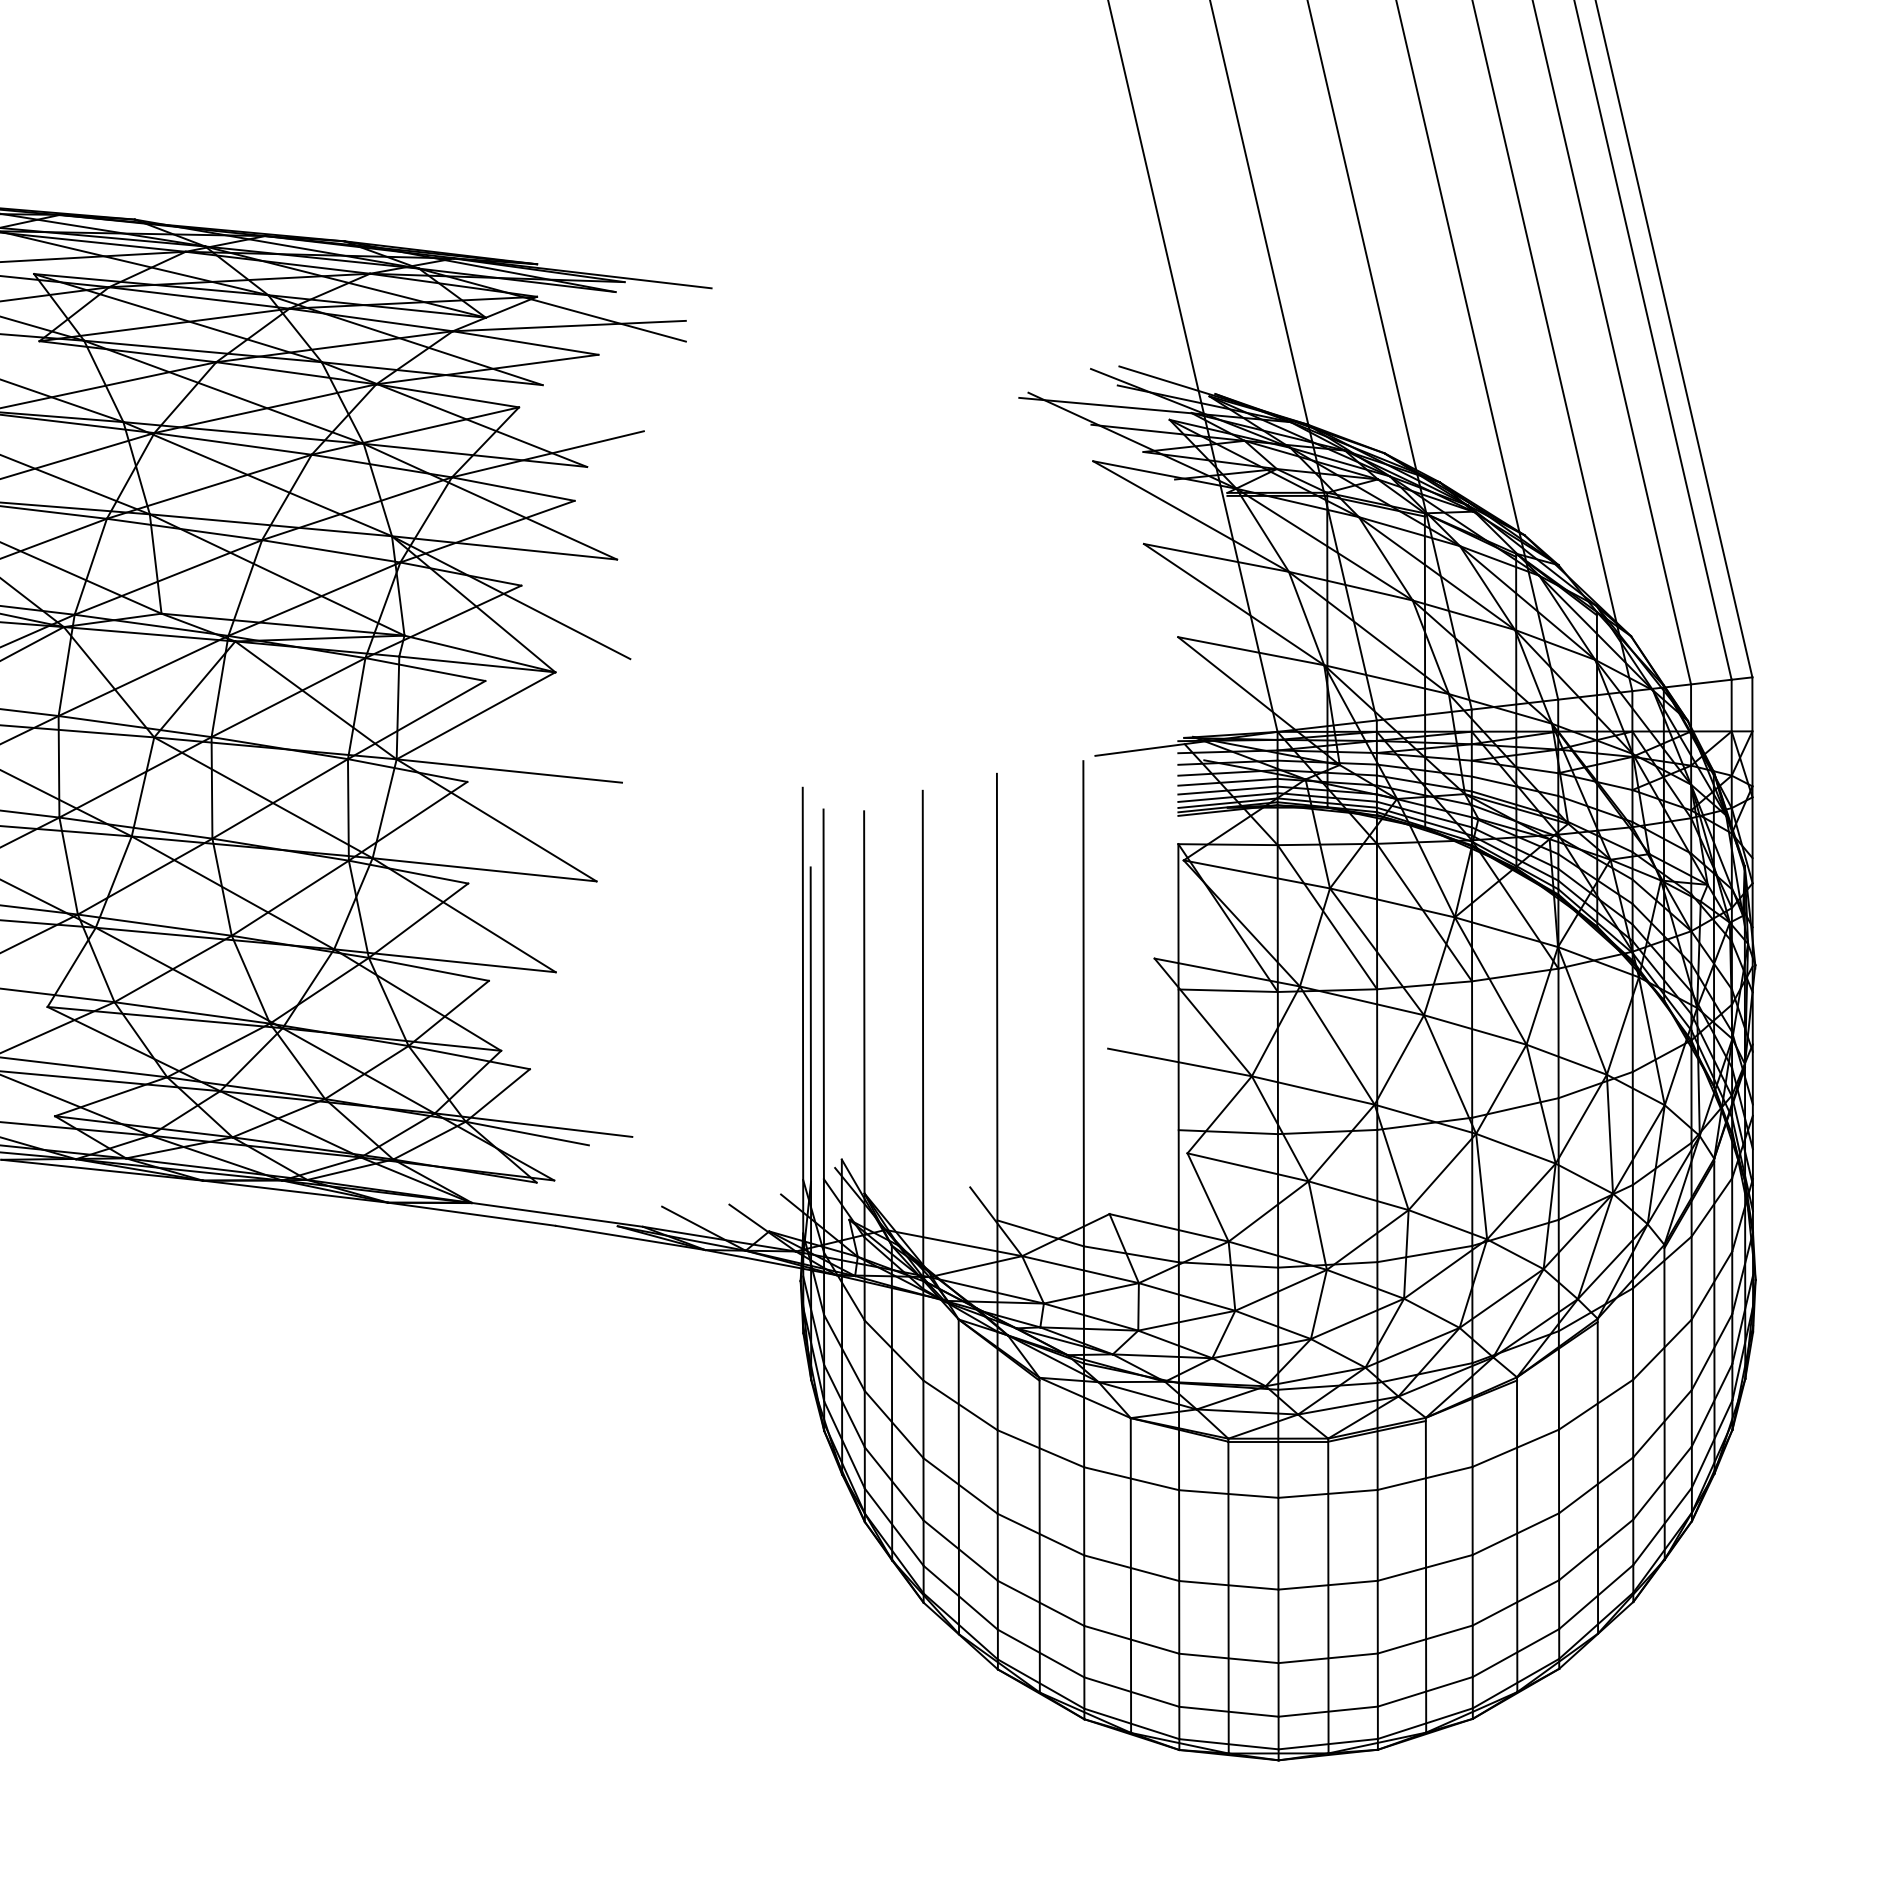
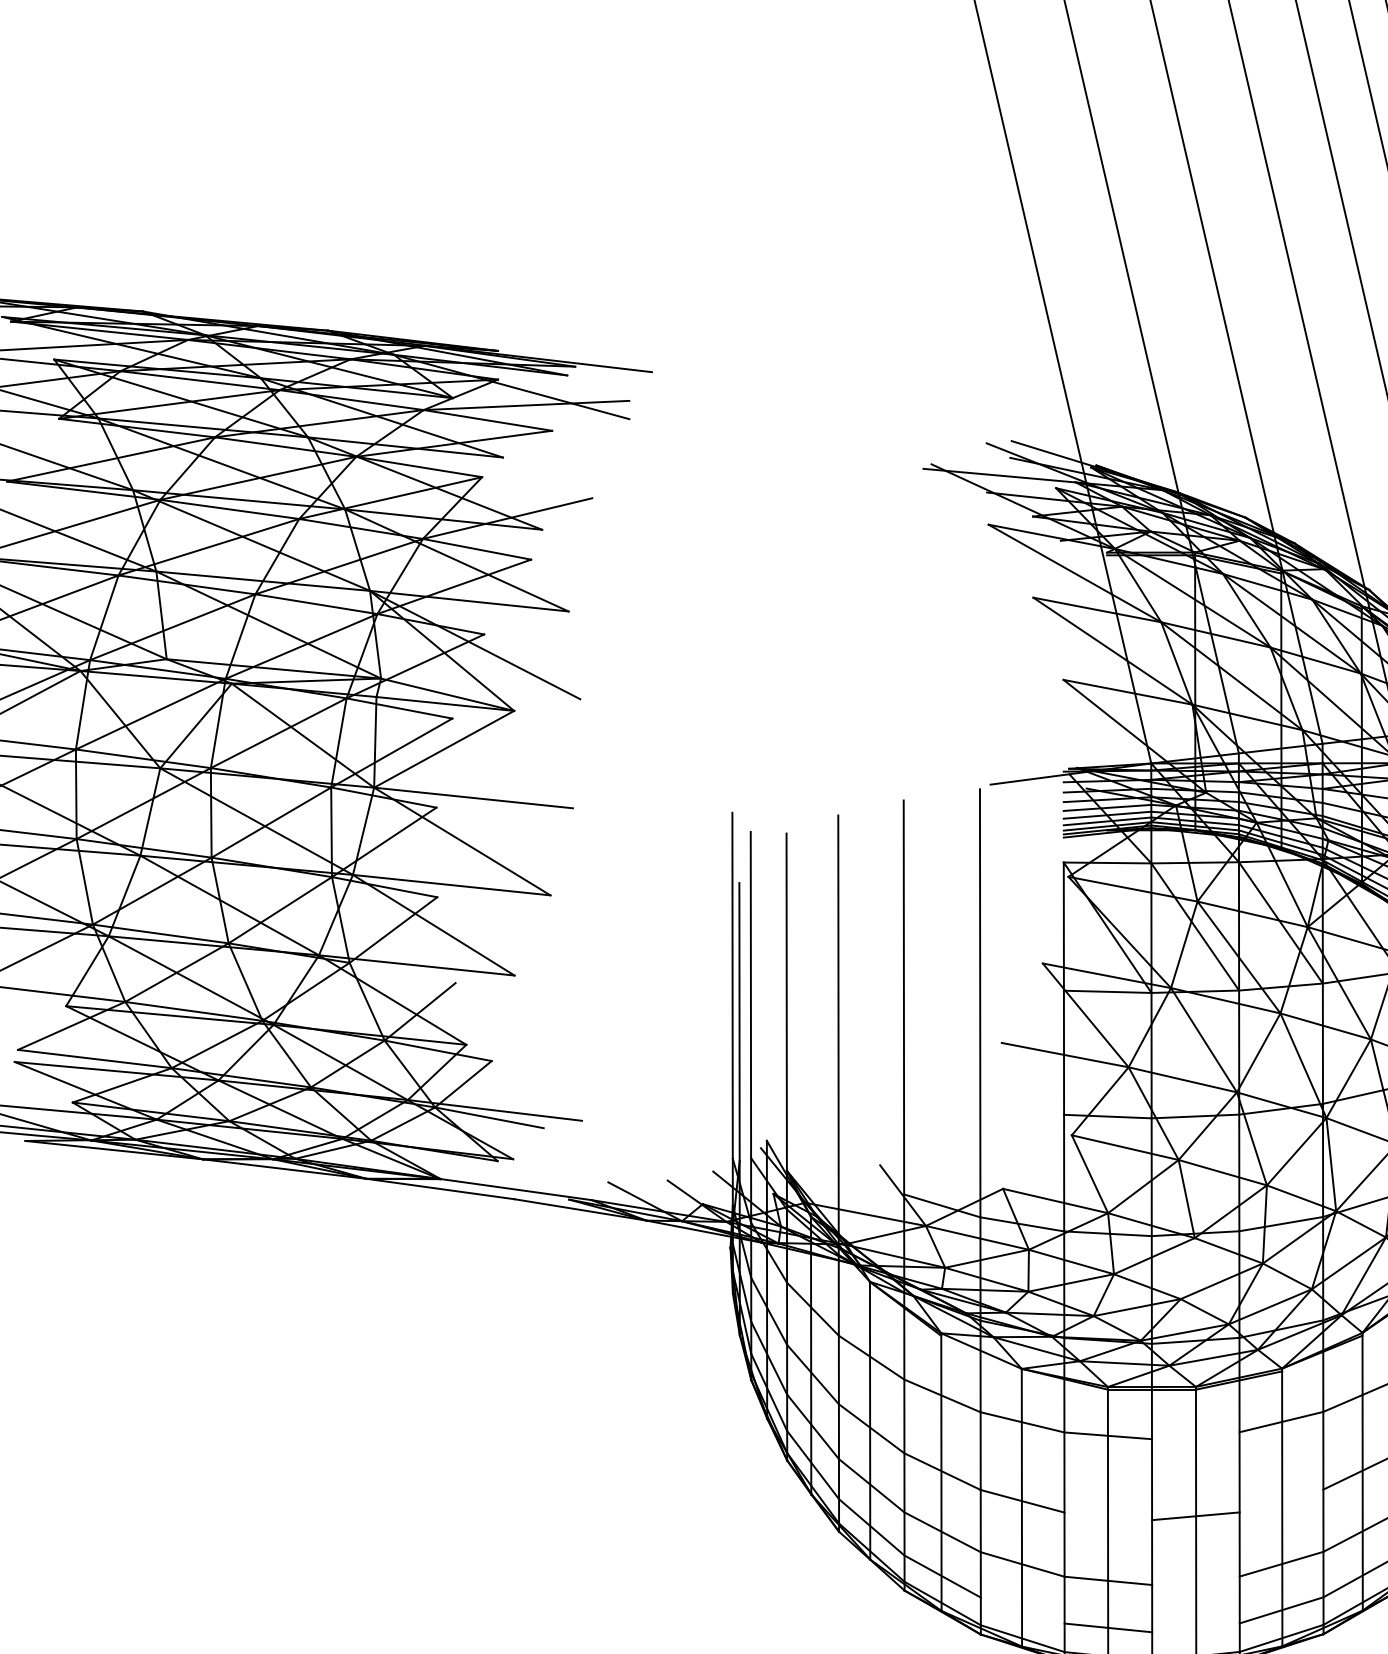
line: (428, 968) -> (402, 972), removed
line: (1318, 1304) -> (1187, 1268), removed
line: (1327, 1493) -> (1195, 1435), removed
line: (1424, 1567) -> (1280, 1500), removed
line: (1228, 1585) -> (1107, 1516), removed
line: (1327, 1658) -> (1195, 1580), removed
line: (1131, 1691) -> (1022, 1610), removed
line: (1327, 1711) -> (1195, 1627), removed

